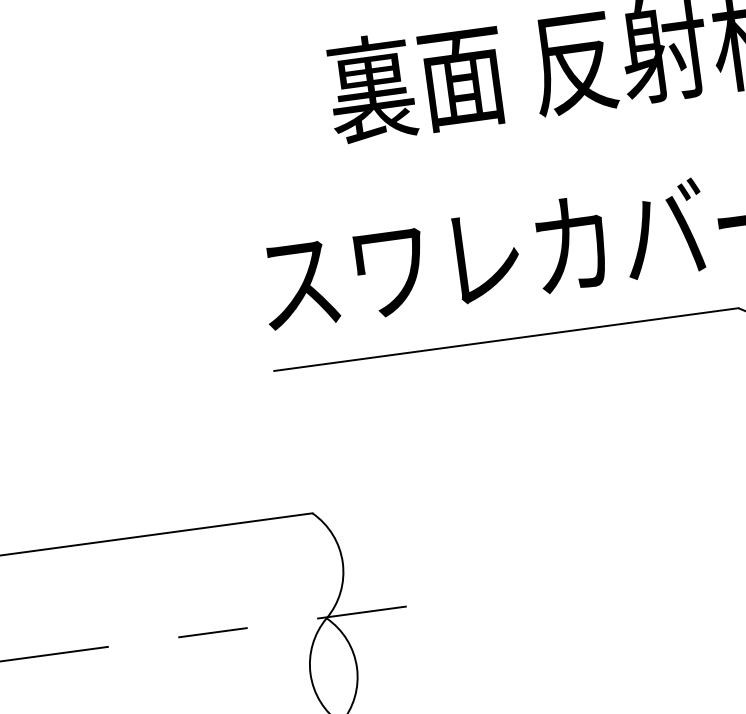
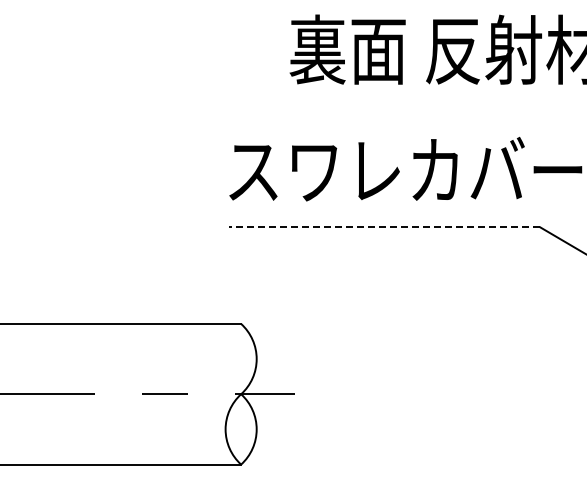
line: (505, 339) -> (383, 226), solid -> dashed

